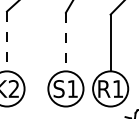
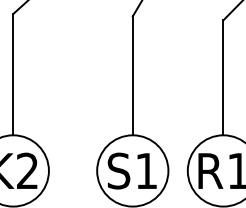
line: (7, 41) -> (14, 74), dashed -> solid
line: (65, 42) -> (131, 76), dashed -> solid

